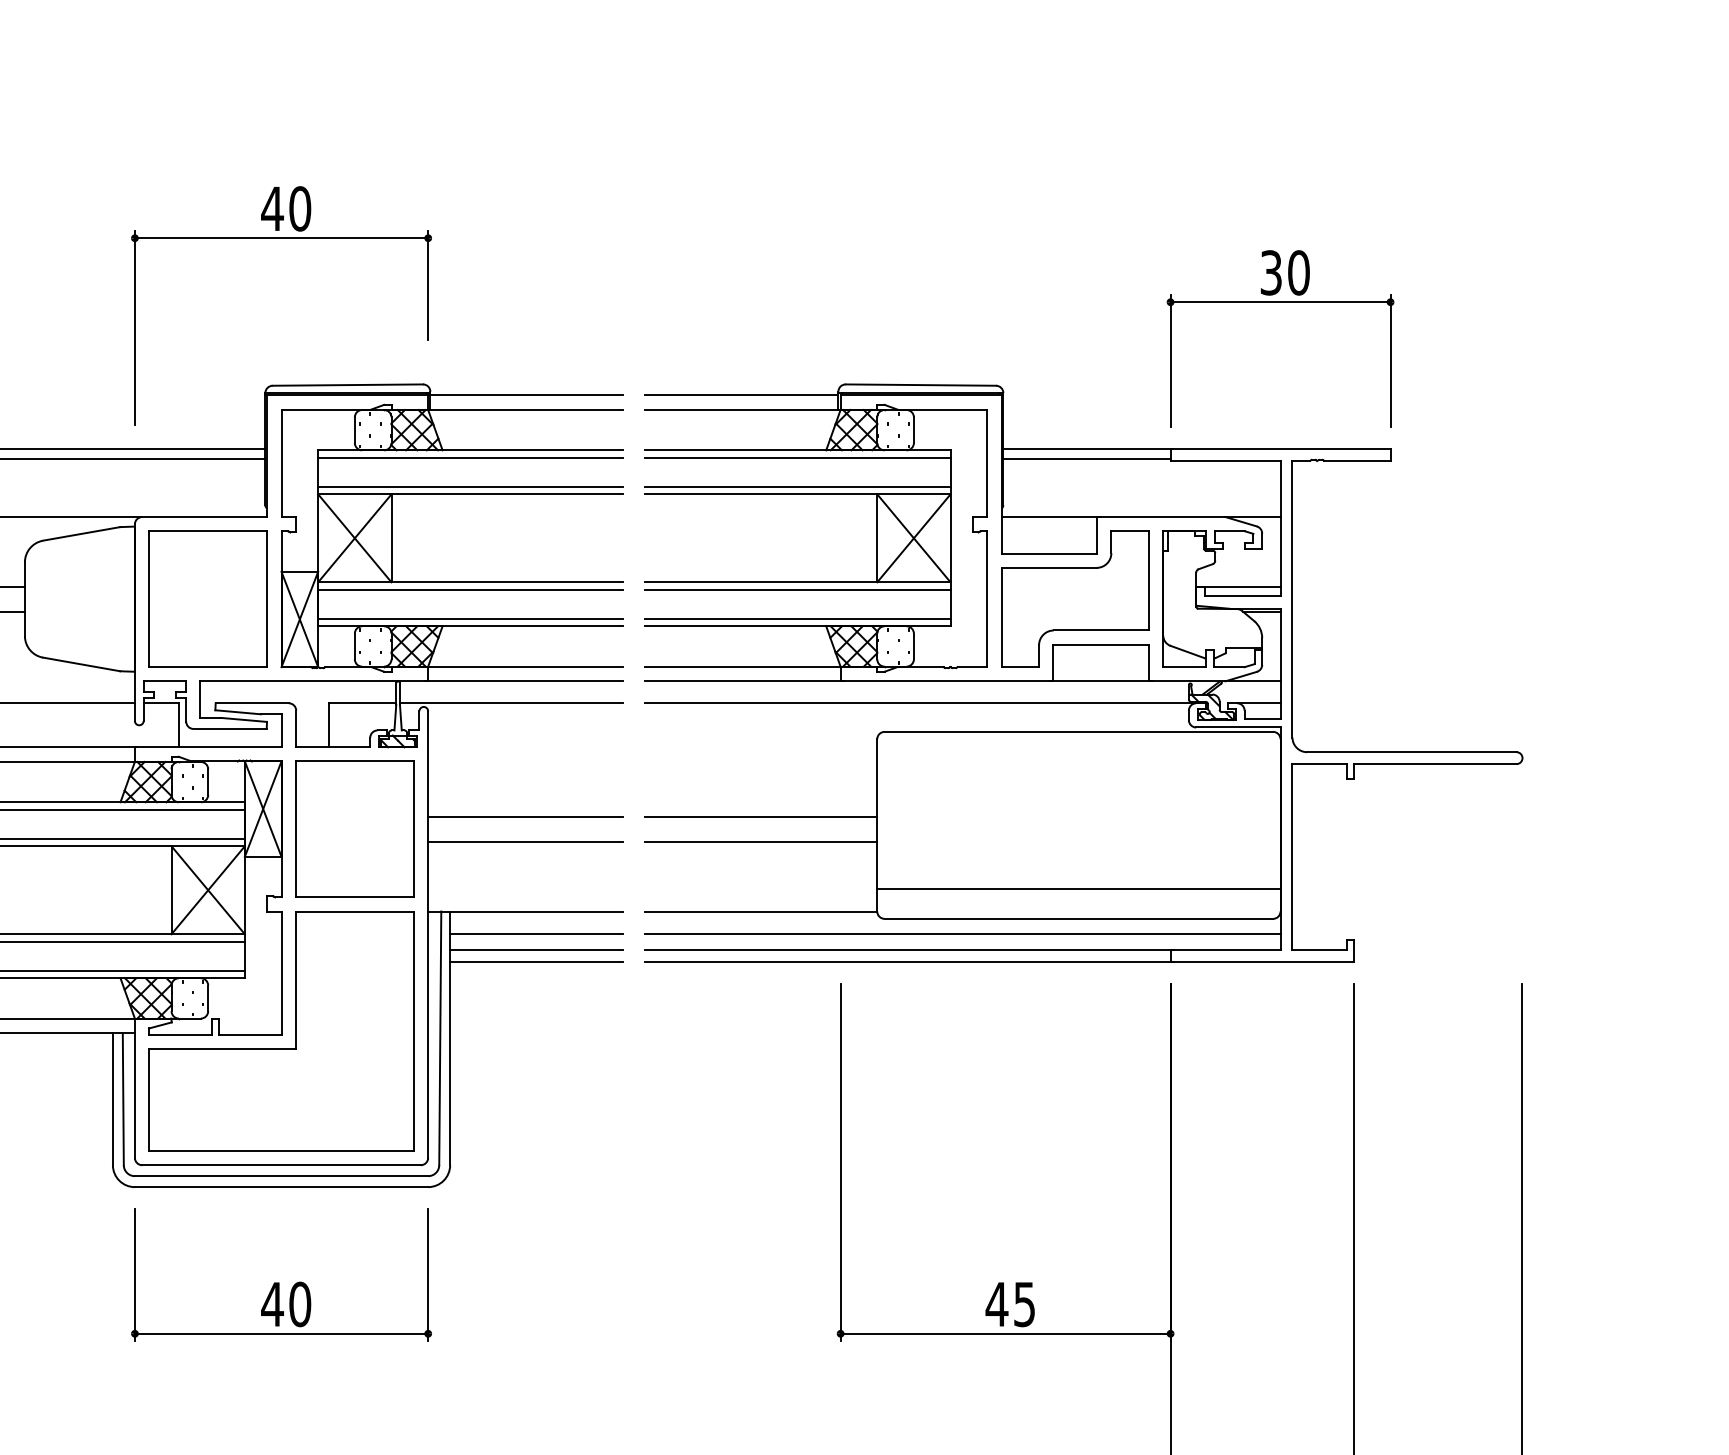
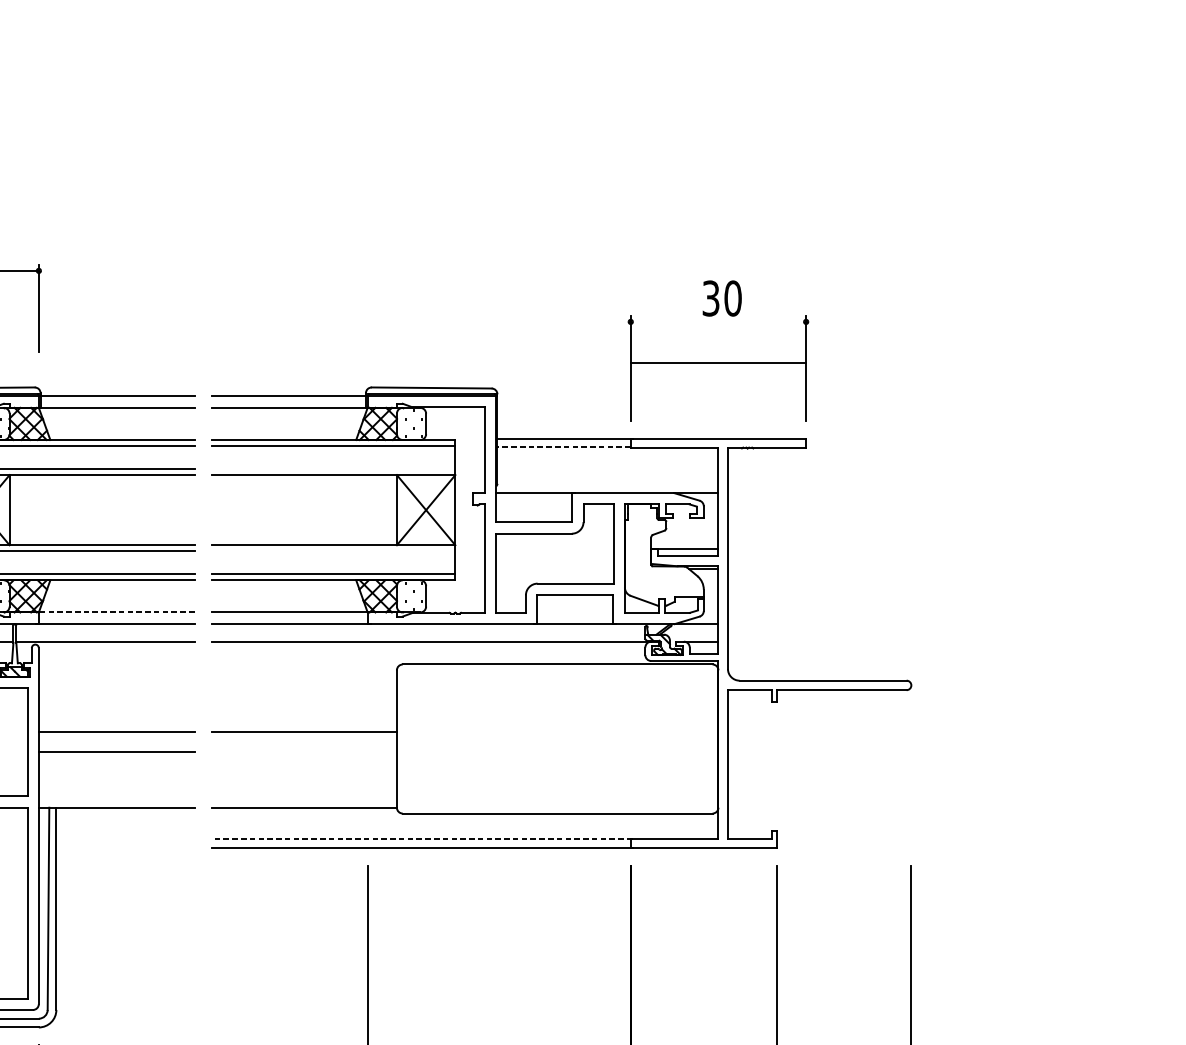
line: (1280, 302) -> (718, 363), moved
line: (1086, 459) -> (563, 447), solid -> dashed
line: (797, 487) -> (333, 469), removed
line: (797, 589) -> (333, 550), removed
line: (525, 666) -> (116, 612), solid -> dashed
line: (761, 841) -> (304, 751), removed
line: (1078, 889) -> (557, 790), removed
line: (536, 933) -> (125, 825), removed
line: (962, 933) -> (464, 825), removed
line: (536, 950) -> (125, 838), removed
line: (909, 950) -> (422, 838), solid -> dashed
line: (536, 962) -> (125, 848), removed

